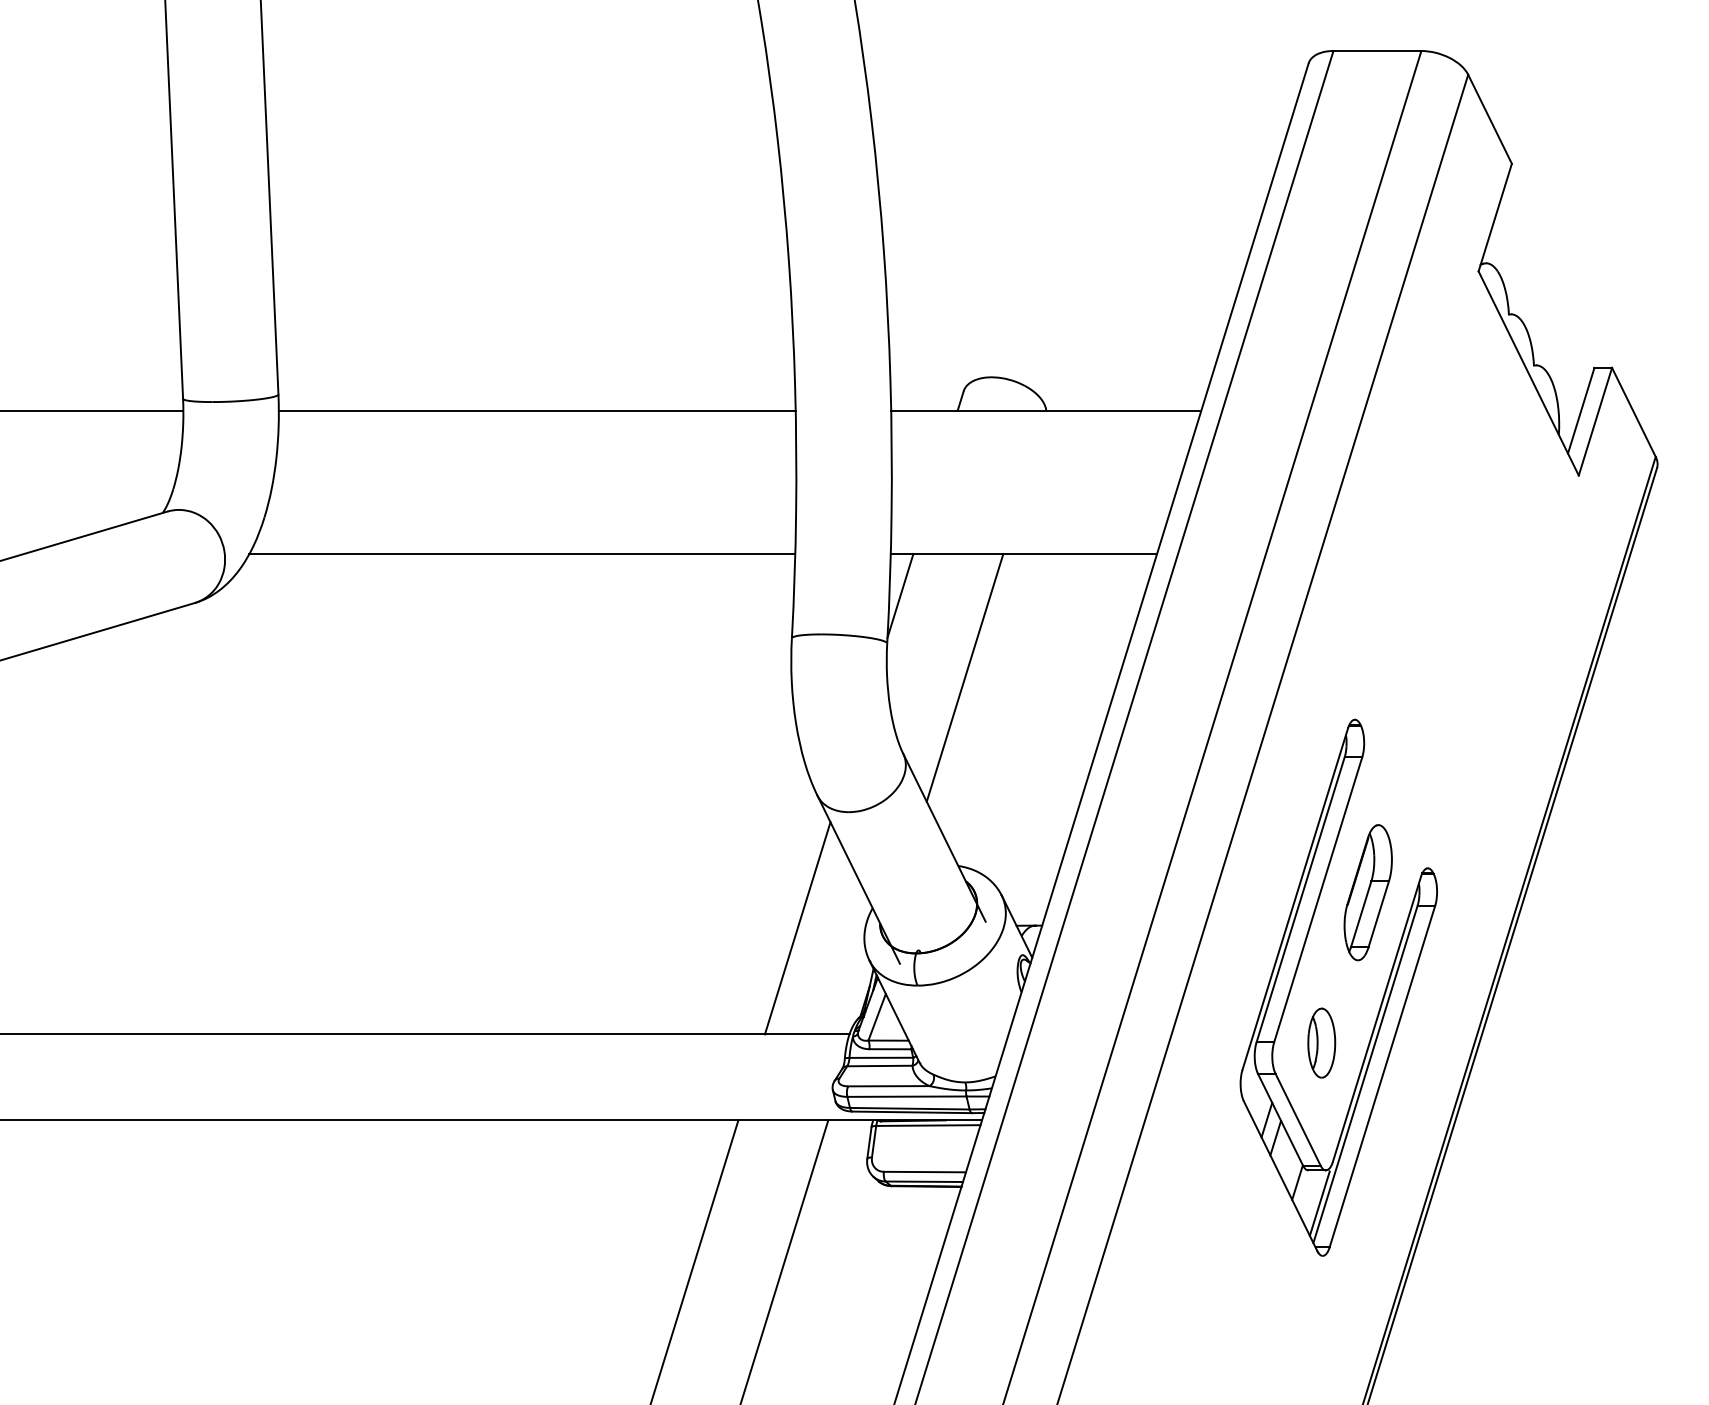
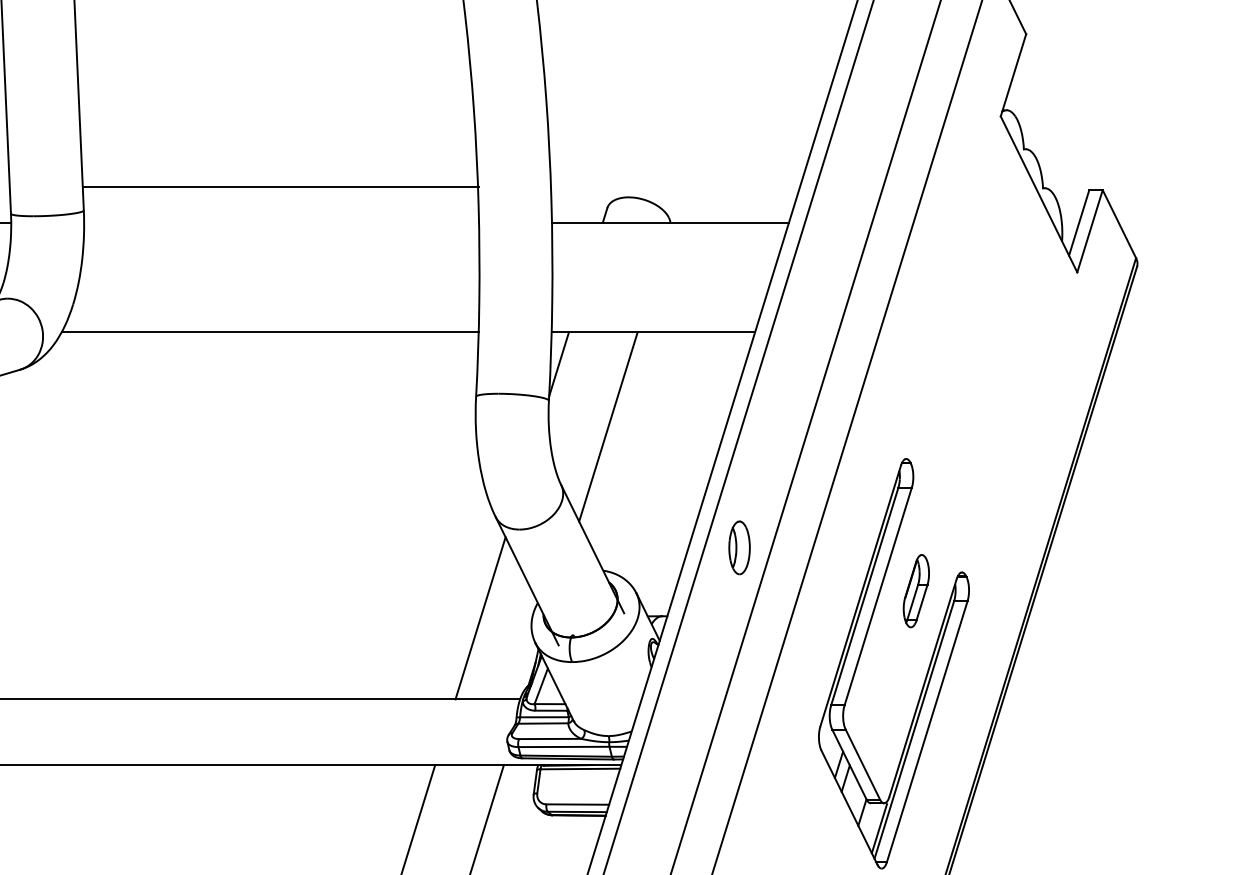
line: (536, 410) -> (280, 186), moved
part: (1367, 892) -> (915, 590), size x0.7
part: (1321, 1042) -> (739, 547), moved

